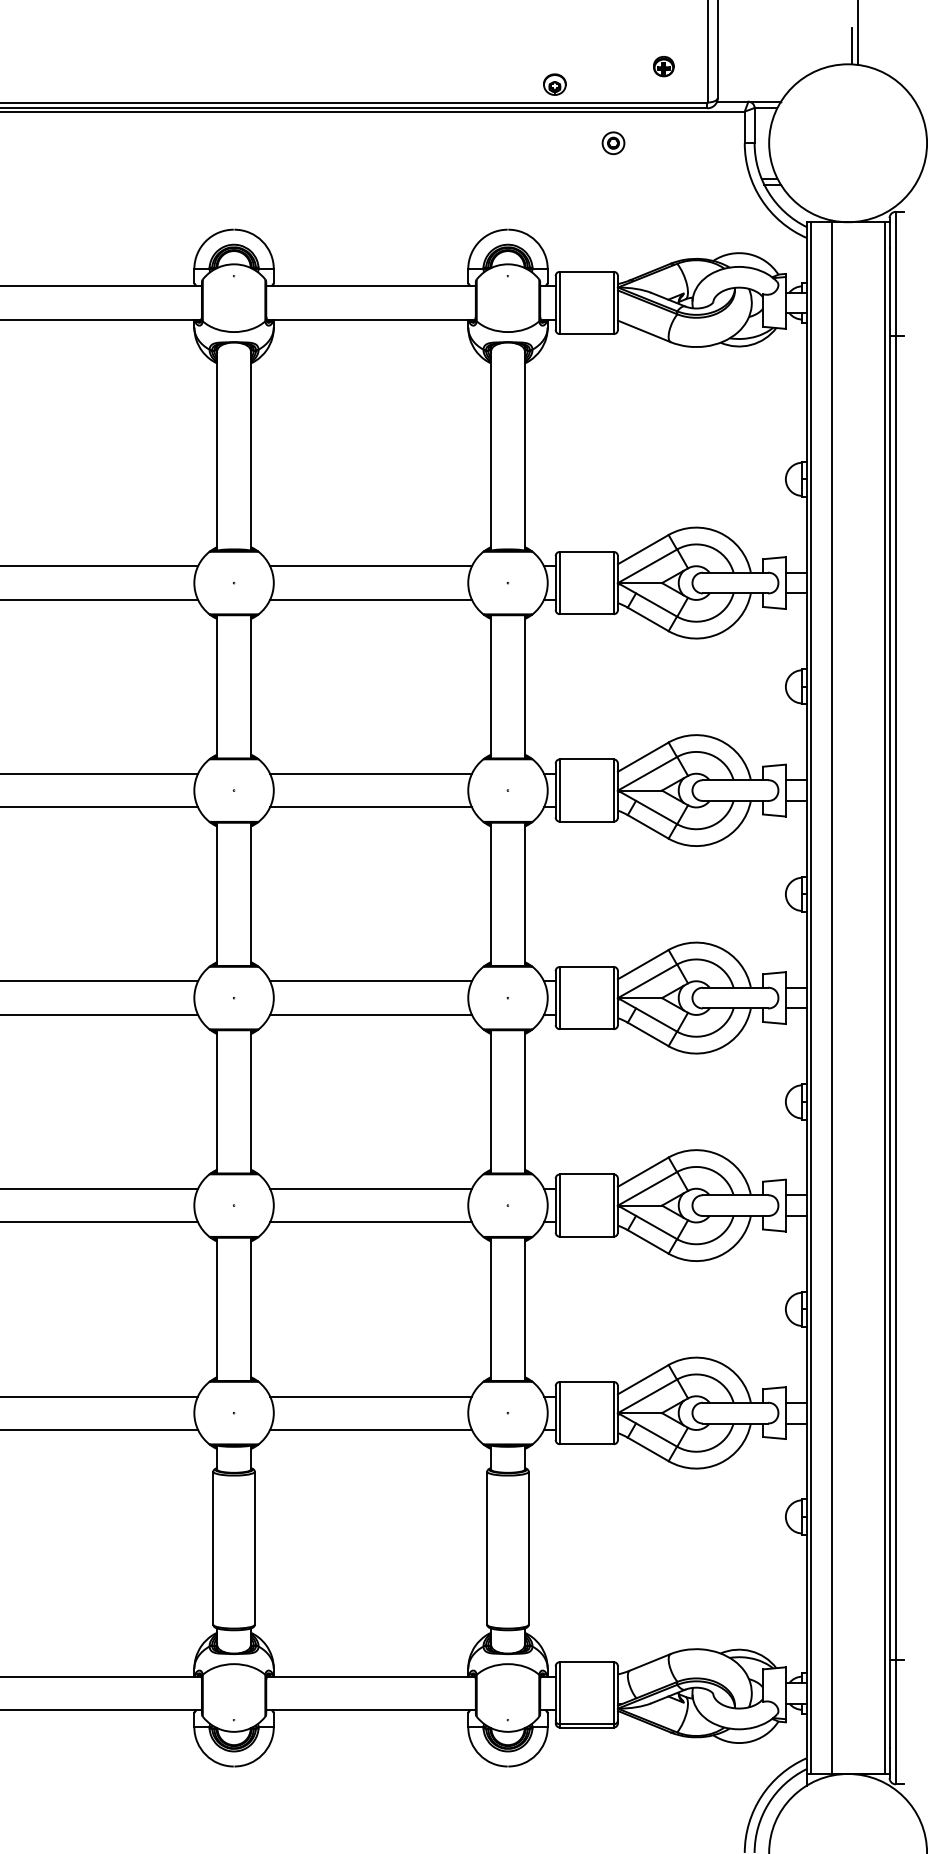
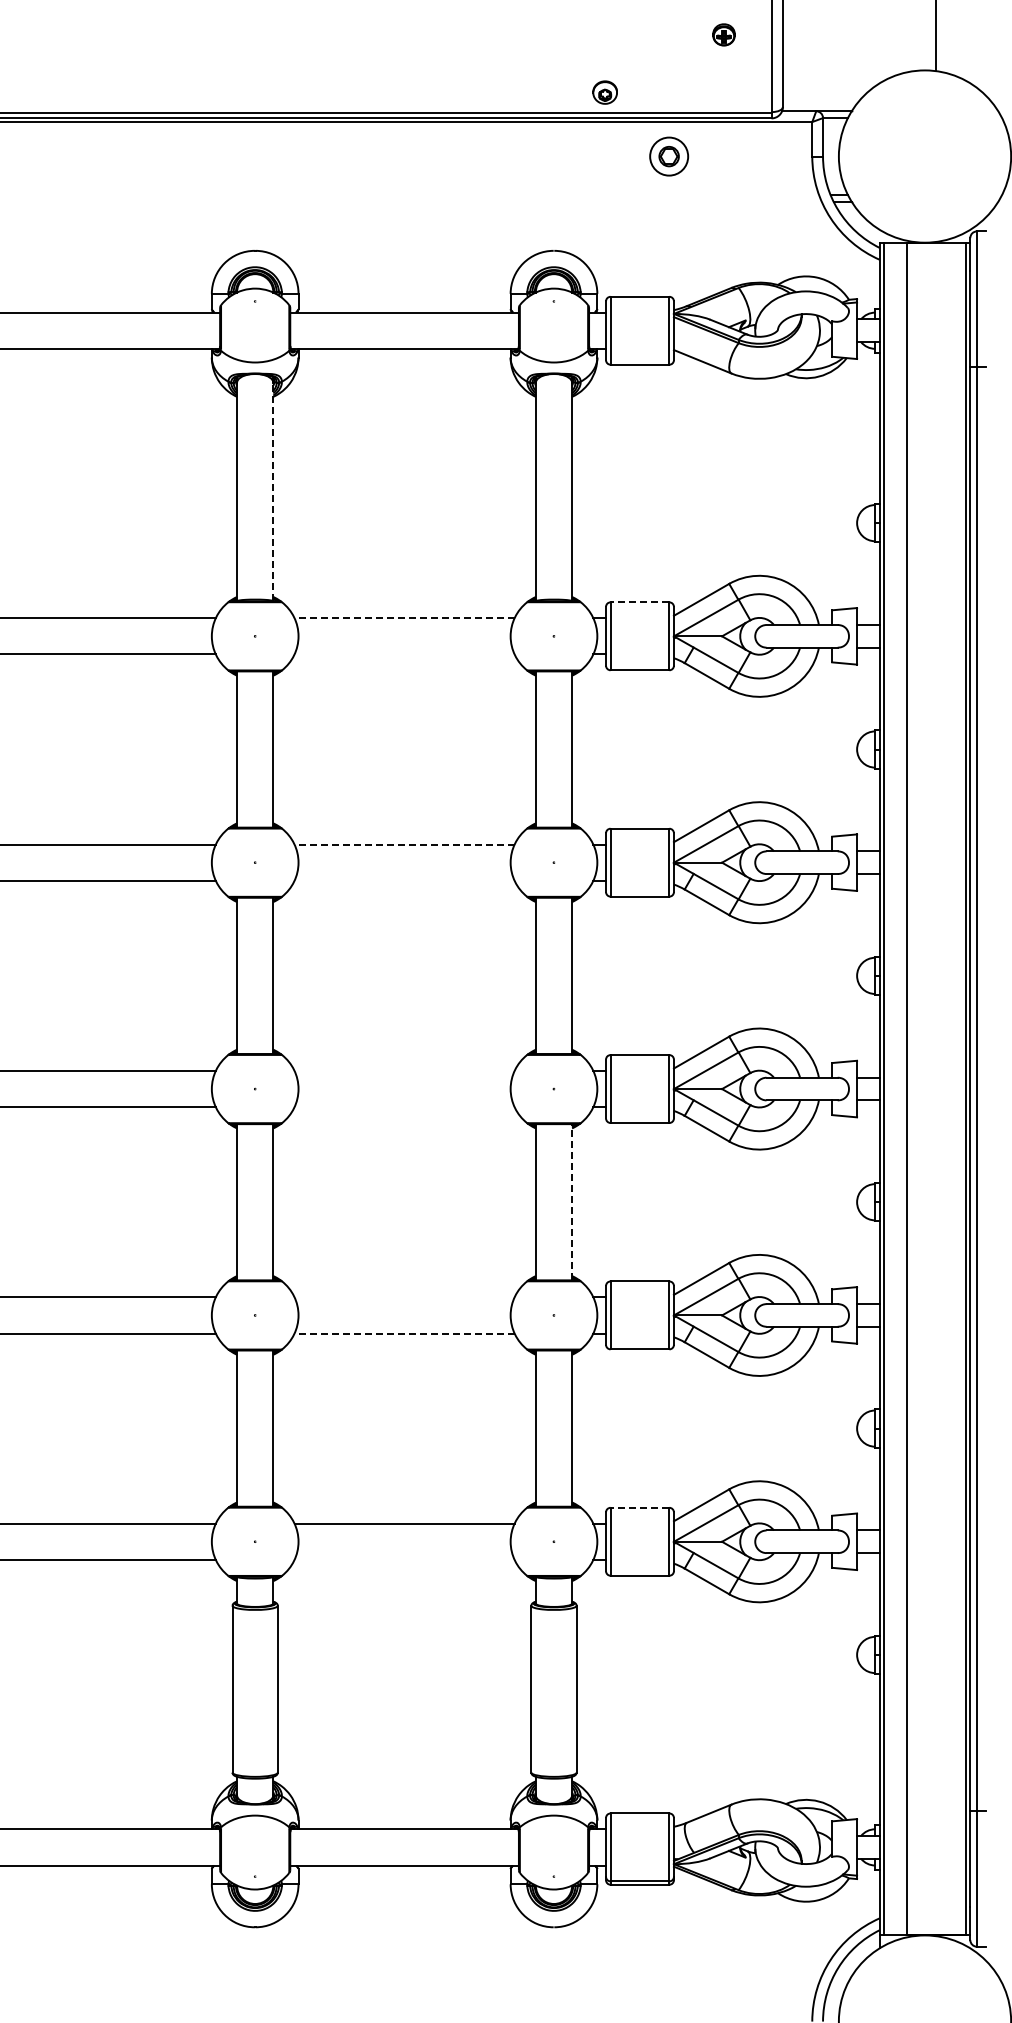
line: (851, 46) -> (928, 50), removed
part: (663, 66) -> (723, 34), moved
part: (612, 143) -> (668, 156), size x1.6
line: (250, 450) -> (273, 491), solid -> dashed
line: (586, 552) -> (639, 602), solid -> dashed
line: (370, 566) -> (404, 618), solid -> dashed
line: (370, 599) -> (404, 654), removed
line: (370, 773) -> (404, 844), solid -> dashed
line: (370, 806) -> (404, 880), removed
line: (370, 981) -> (404, 1070), removed
line: (370, 1015) -> (404, 1107), removed
line: (524, 1101) -> (572, 1201), solid -> dashed
line: (370, 1189) -> (404, 1297), removed
line: (370, 1222) -> (404, 1333), solid -> dashed
line: (586, 1381) -> (639, 1507), solid -> dashed
line: (370, 1429) -> (404, 1559), removed

